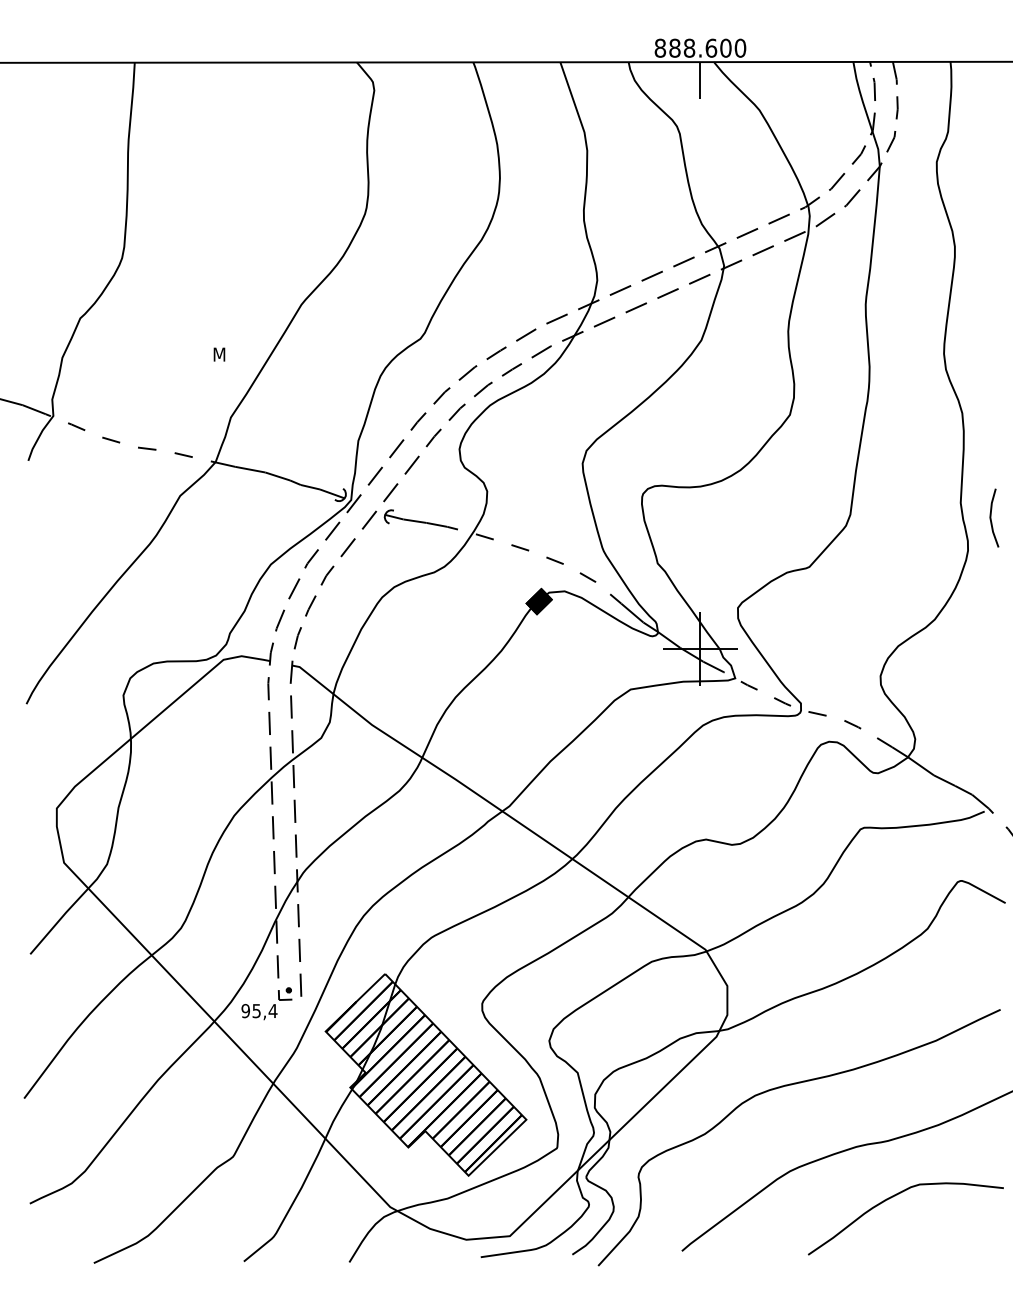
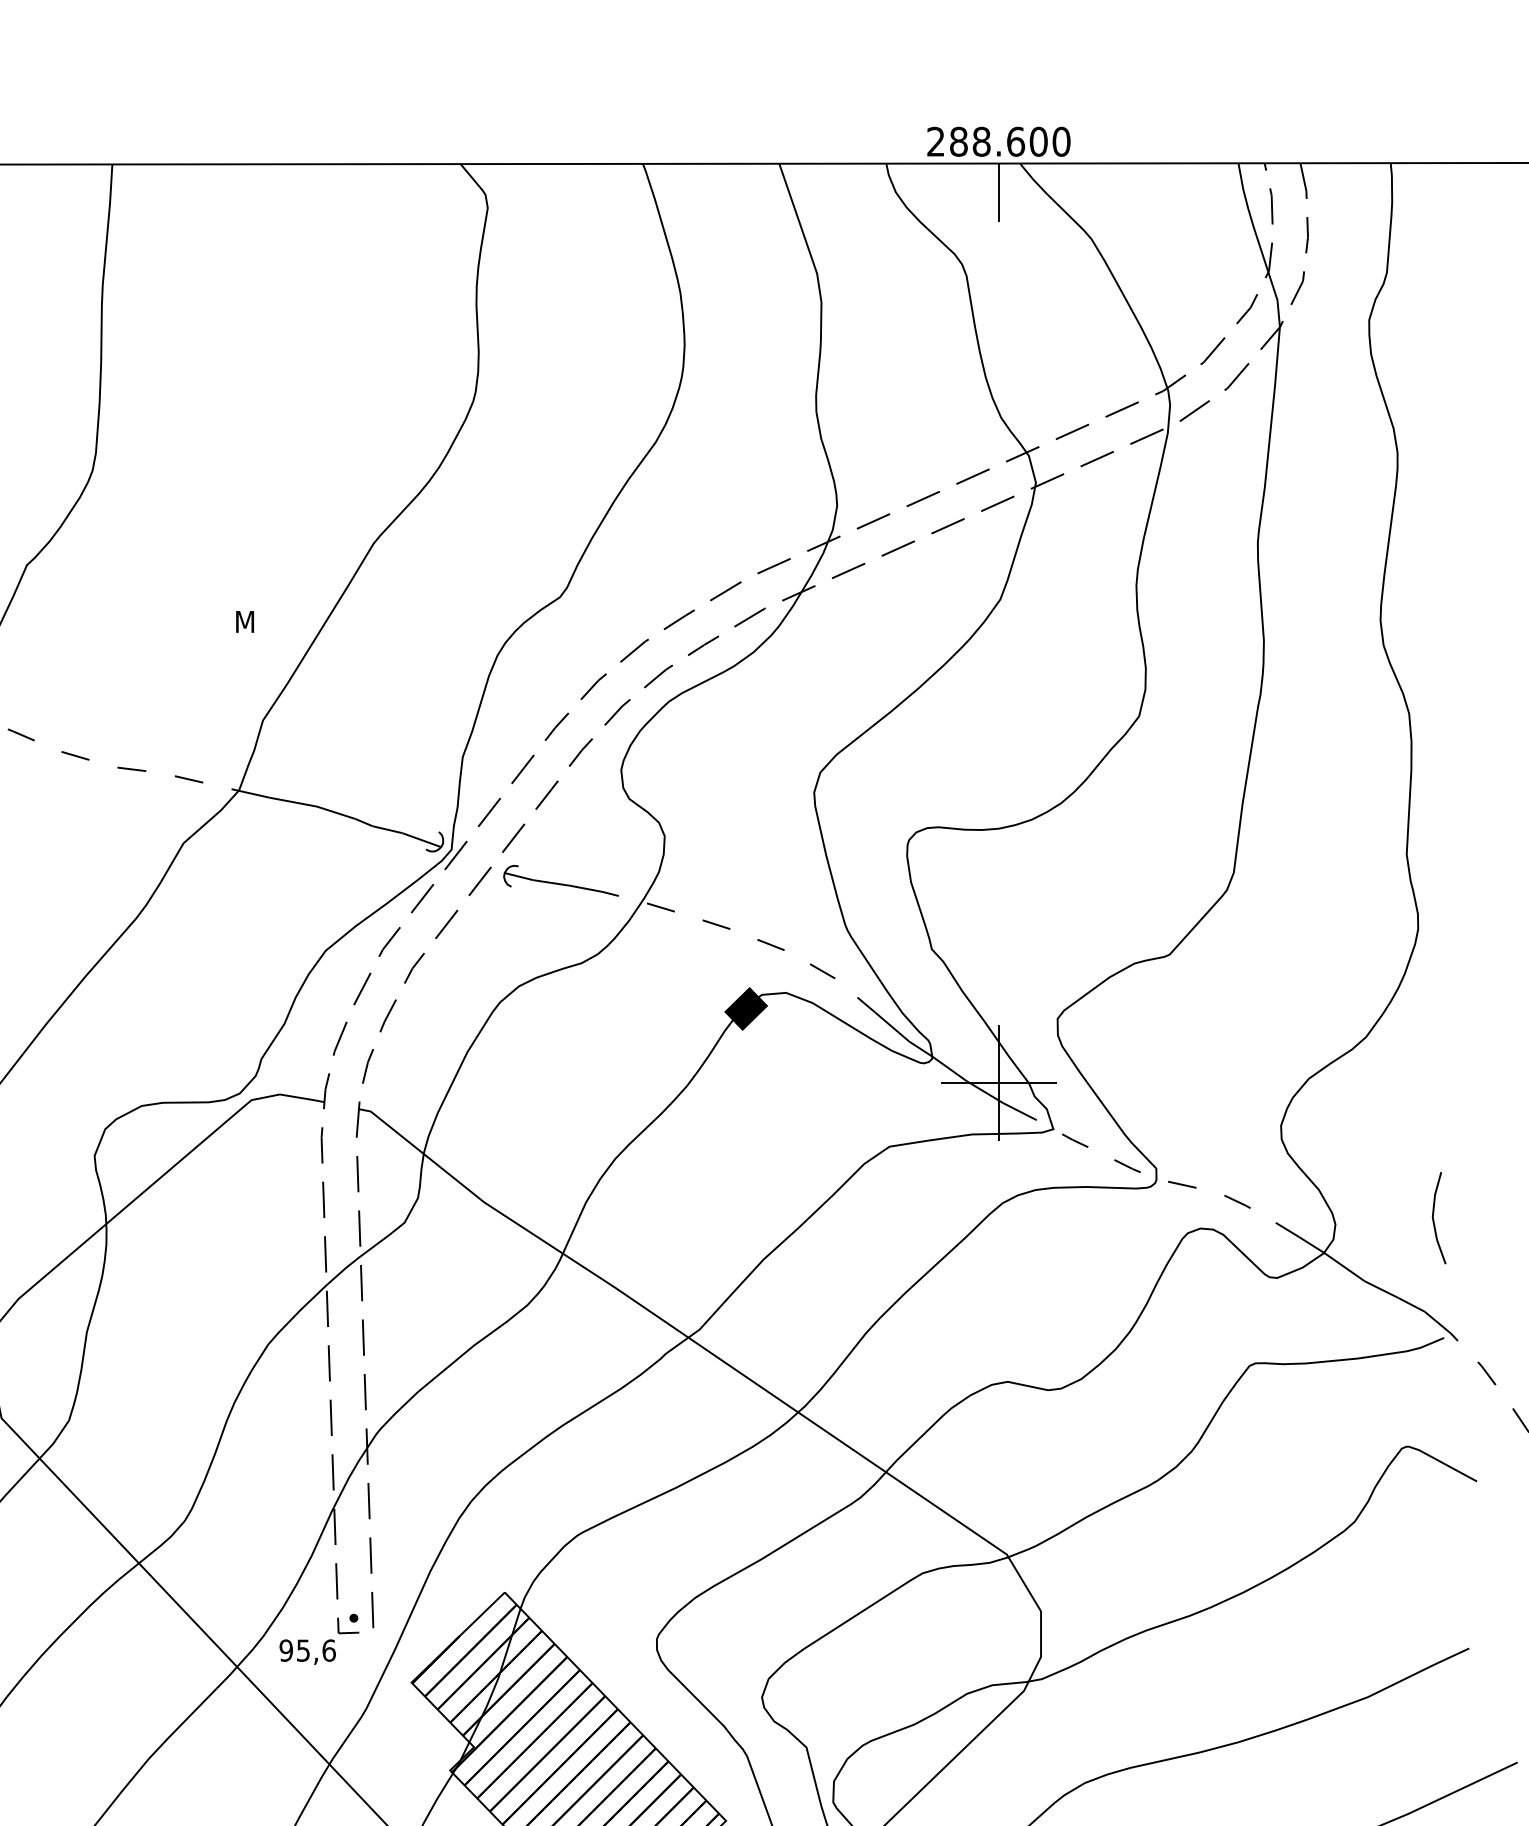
text: (660, 47) -> (936, 140), 888.600 -> 288.600
line: (991, 517) -> (1434, 1217), moved
text: (272, 1011) -> (328, 1651), 95,4 -> 95,6

